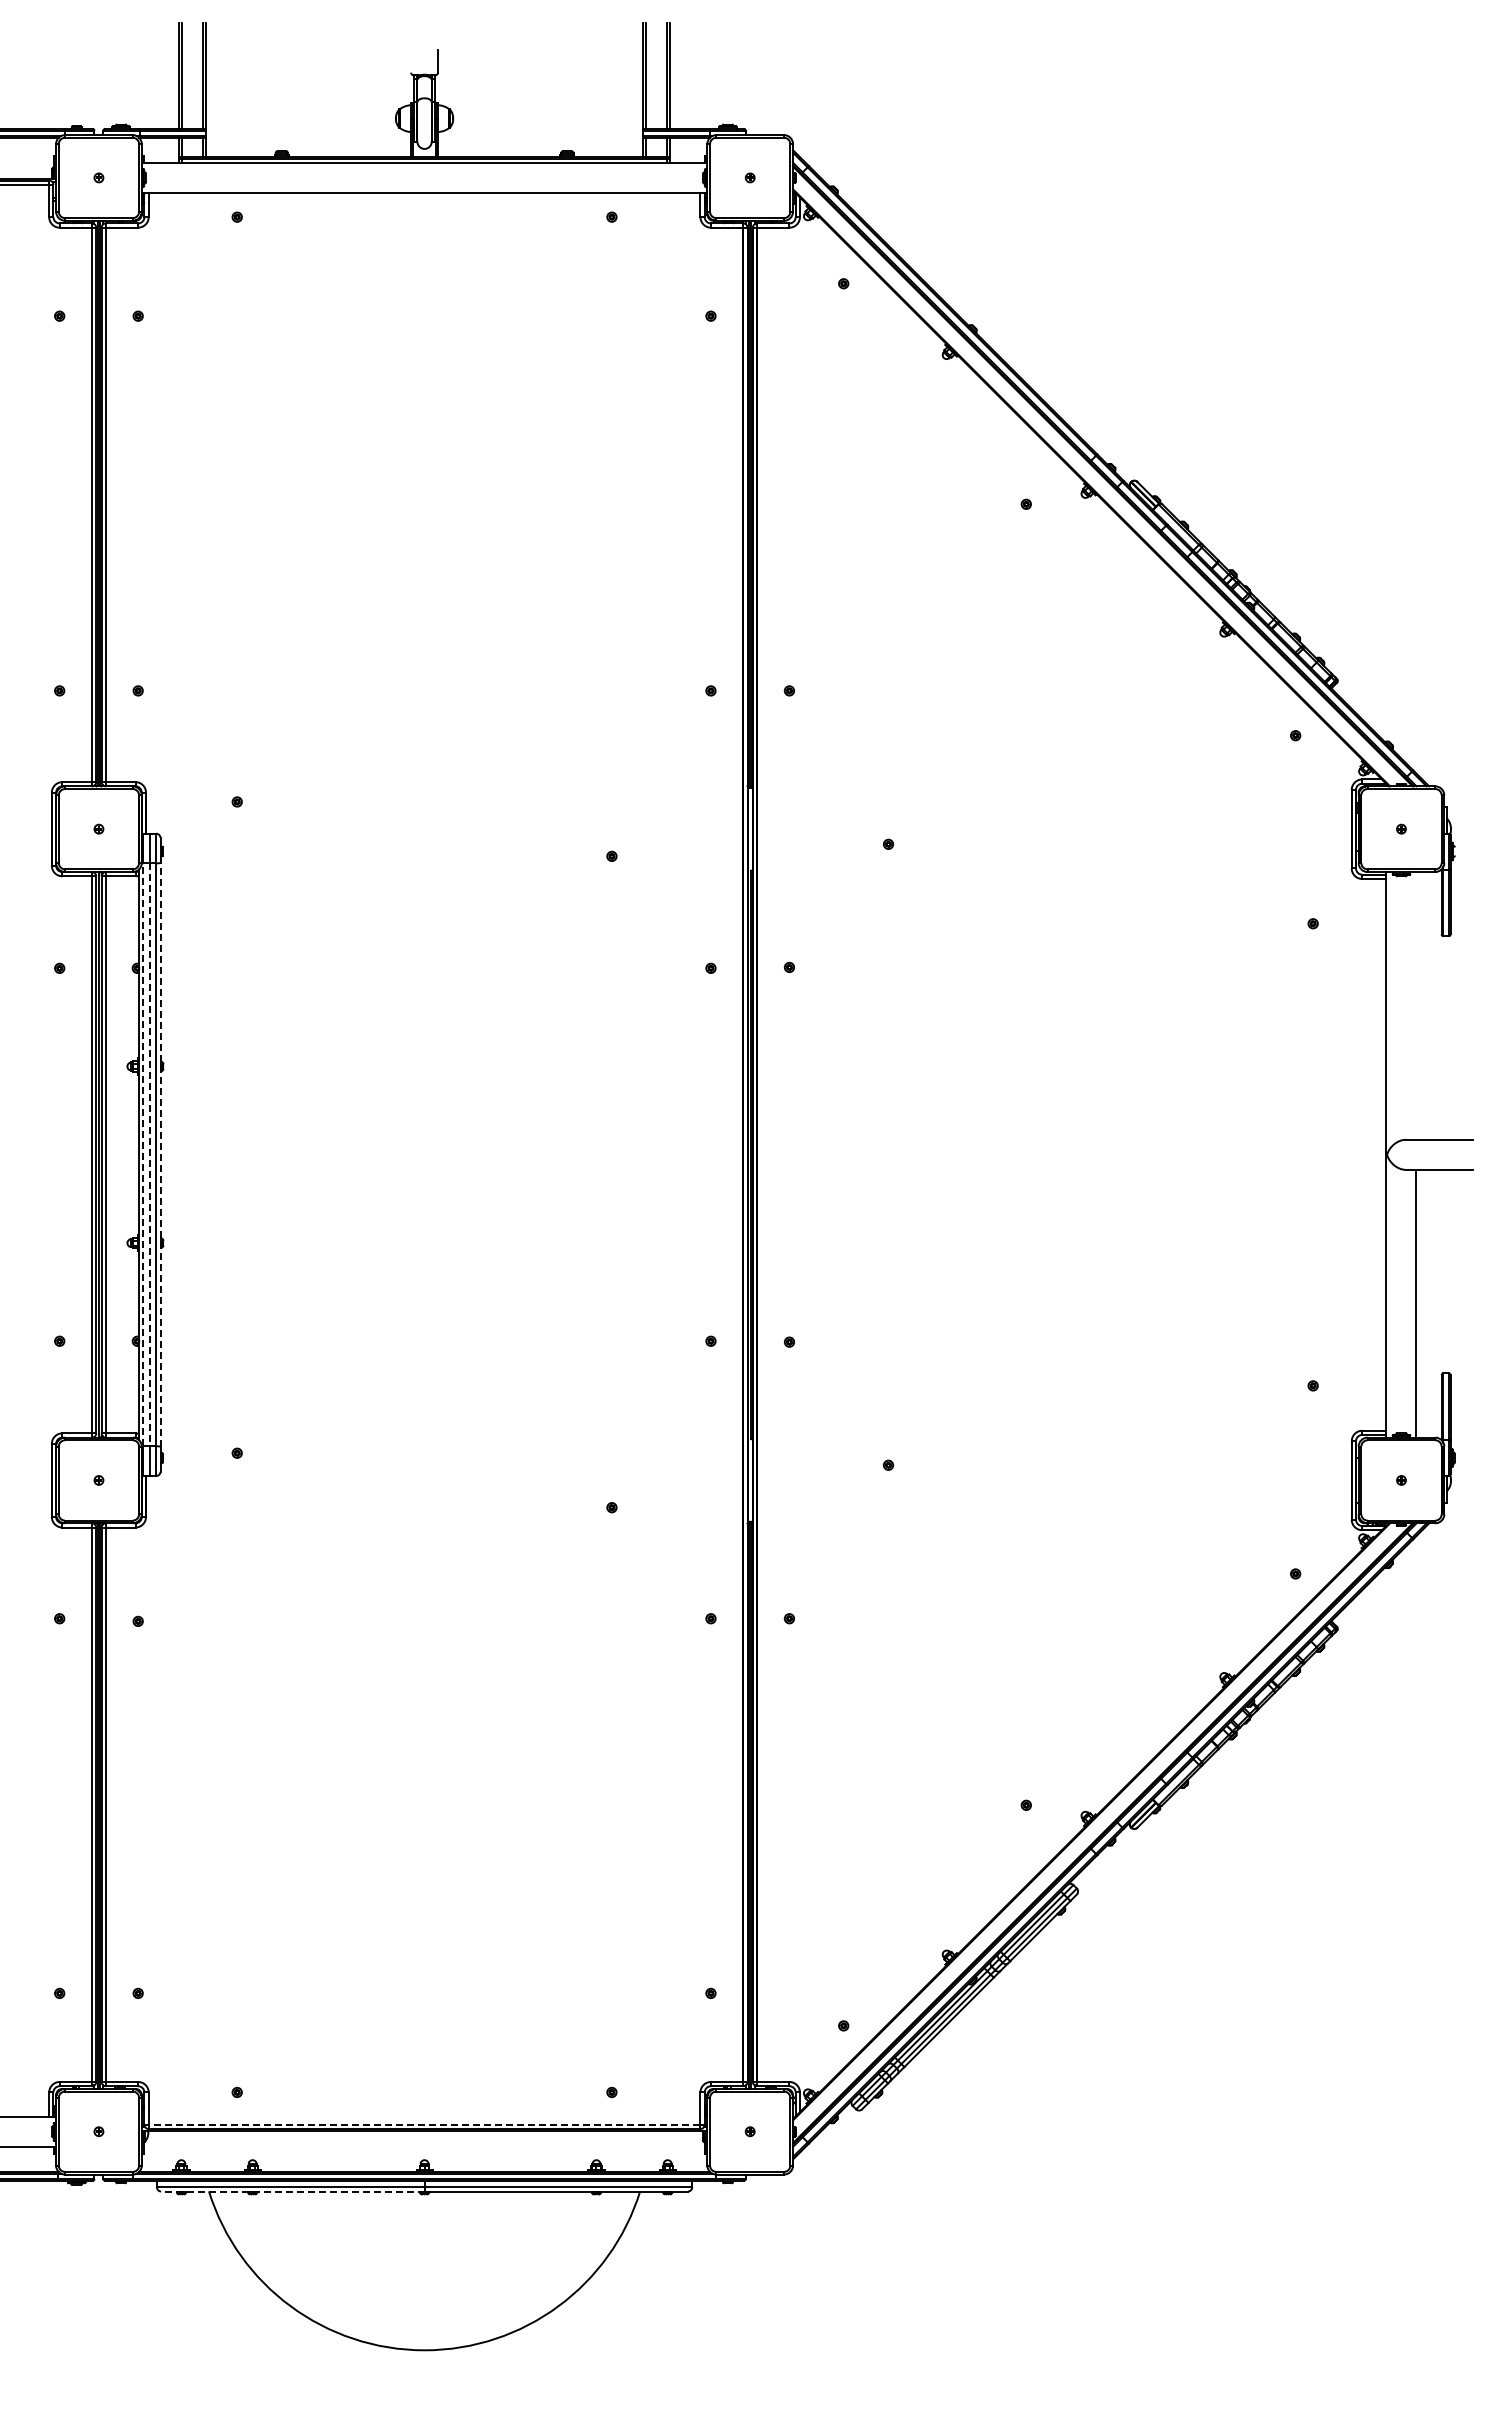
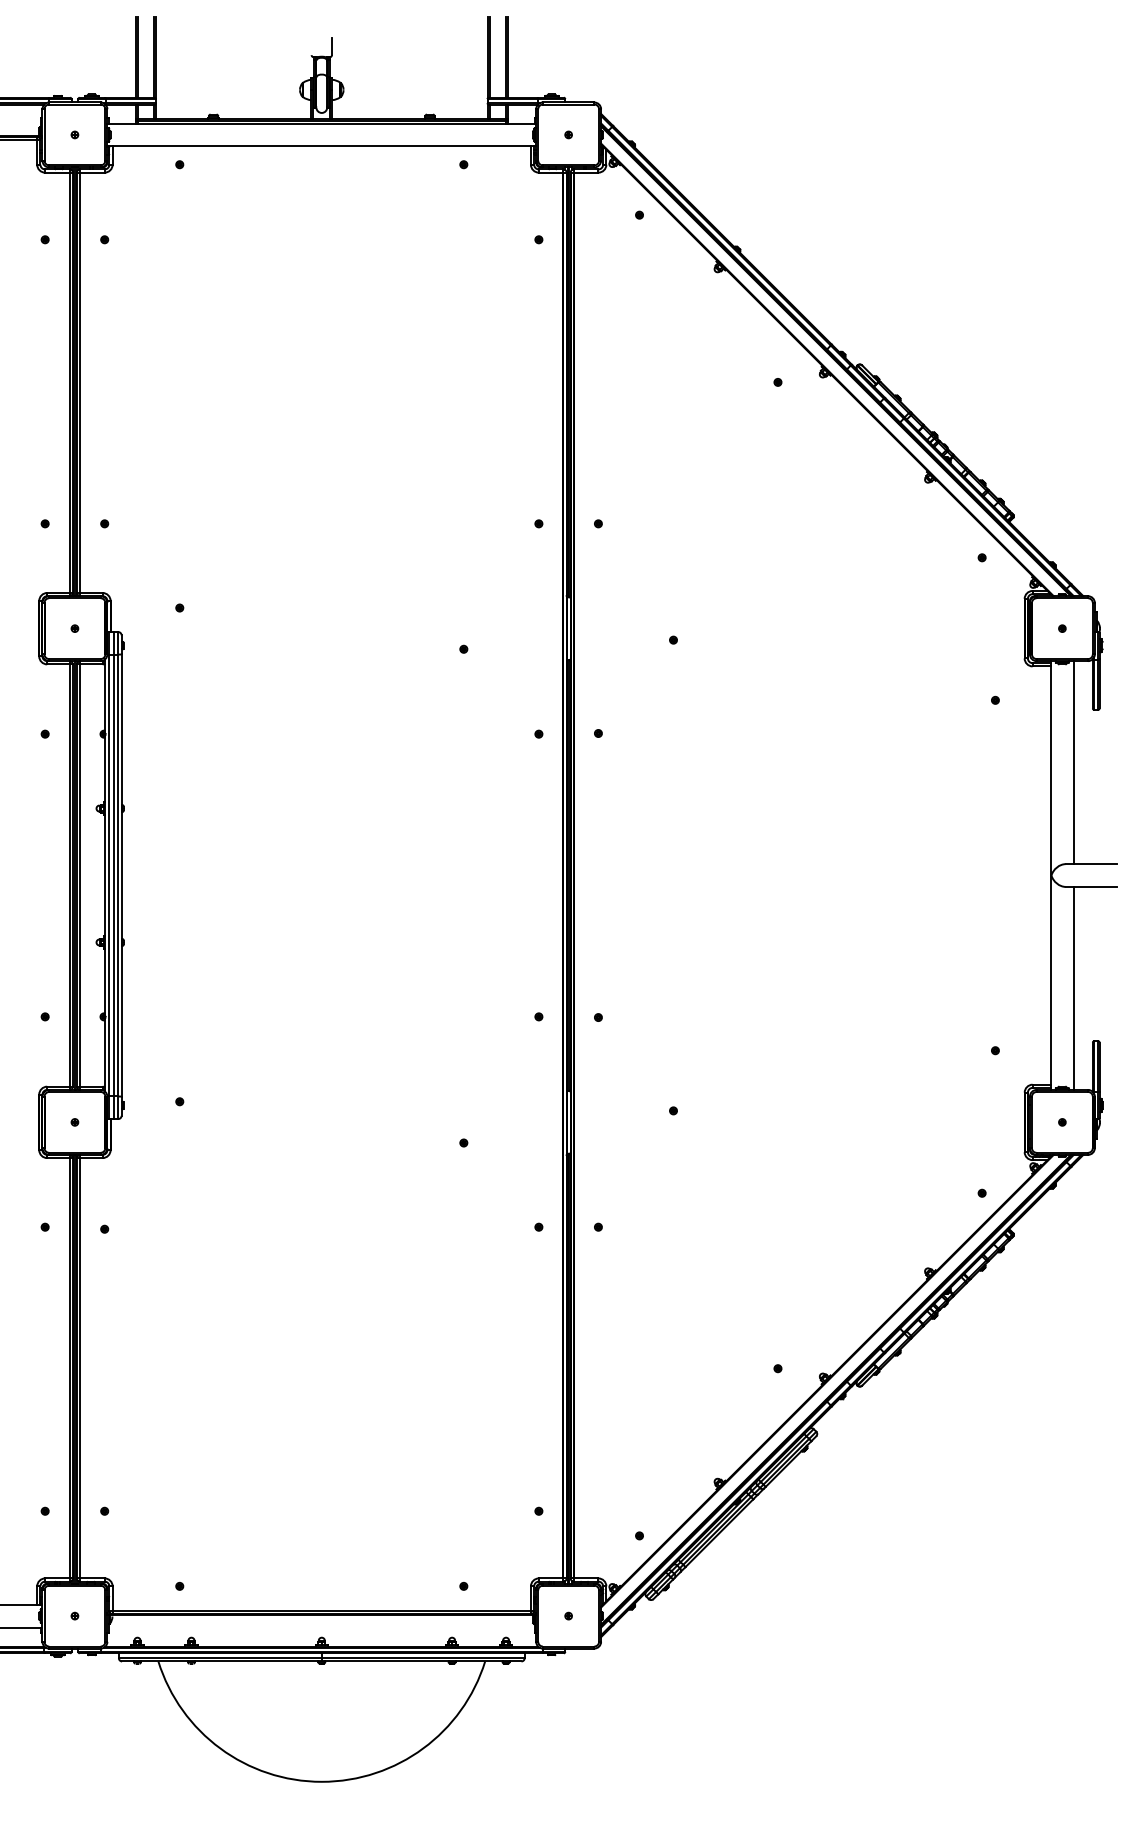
line: (1416, 1005) -> (1073, 762), added
line: (143, 1154) -> (108, 875), dashed -> solid
line: (160, 1154) -> (121, 875), dashed -> solid
line: (149, 1155) -> (113, 876), dashed -> solid
line: (424, 2124) -> (321, 1610), dashed -> solid
line: (292, 2191) -> (221, 1661), dashed -> solid

